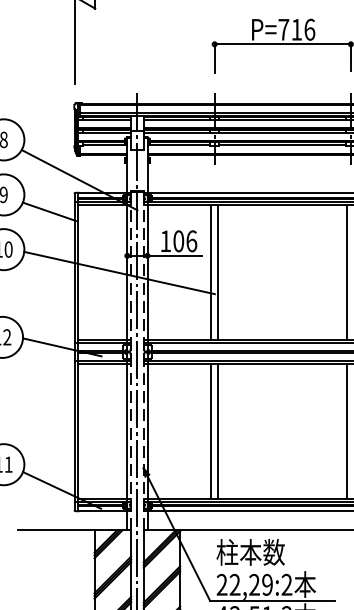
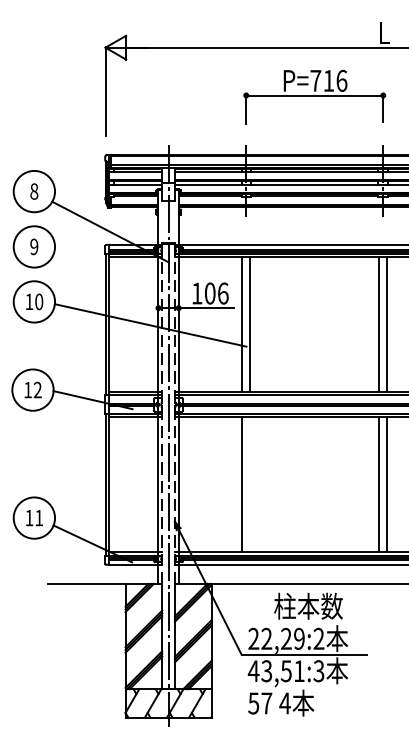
line: (48, 211) -> (79, 263), removed
line: (218, 431) -> (250, 484), removed
text: (250, 551) -> (308, 605), moved

